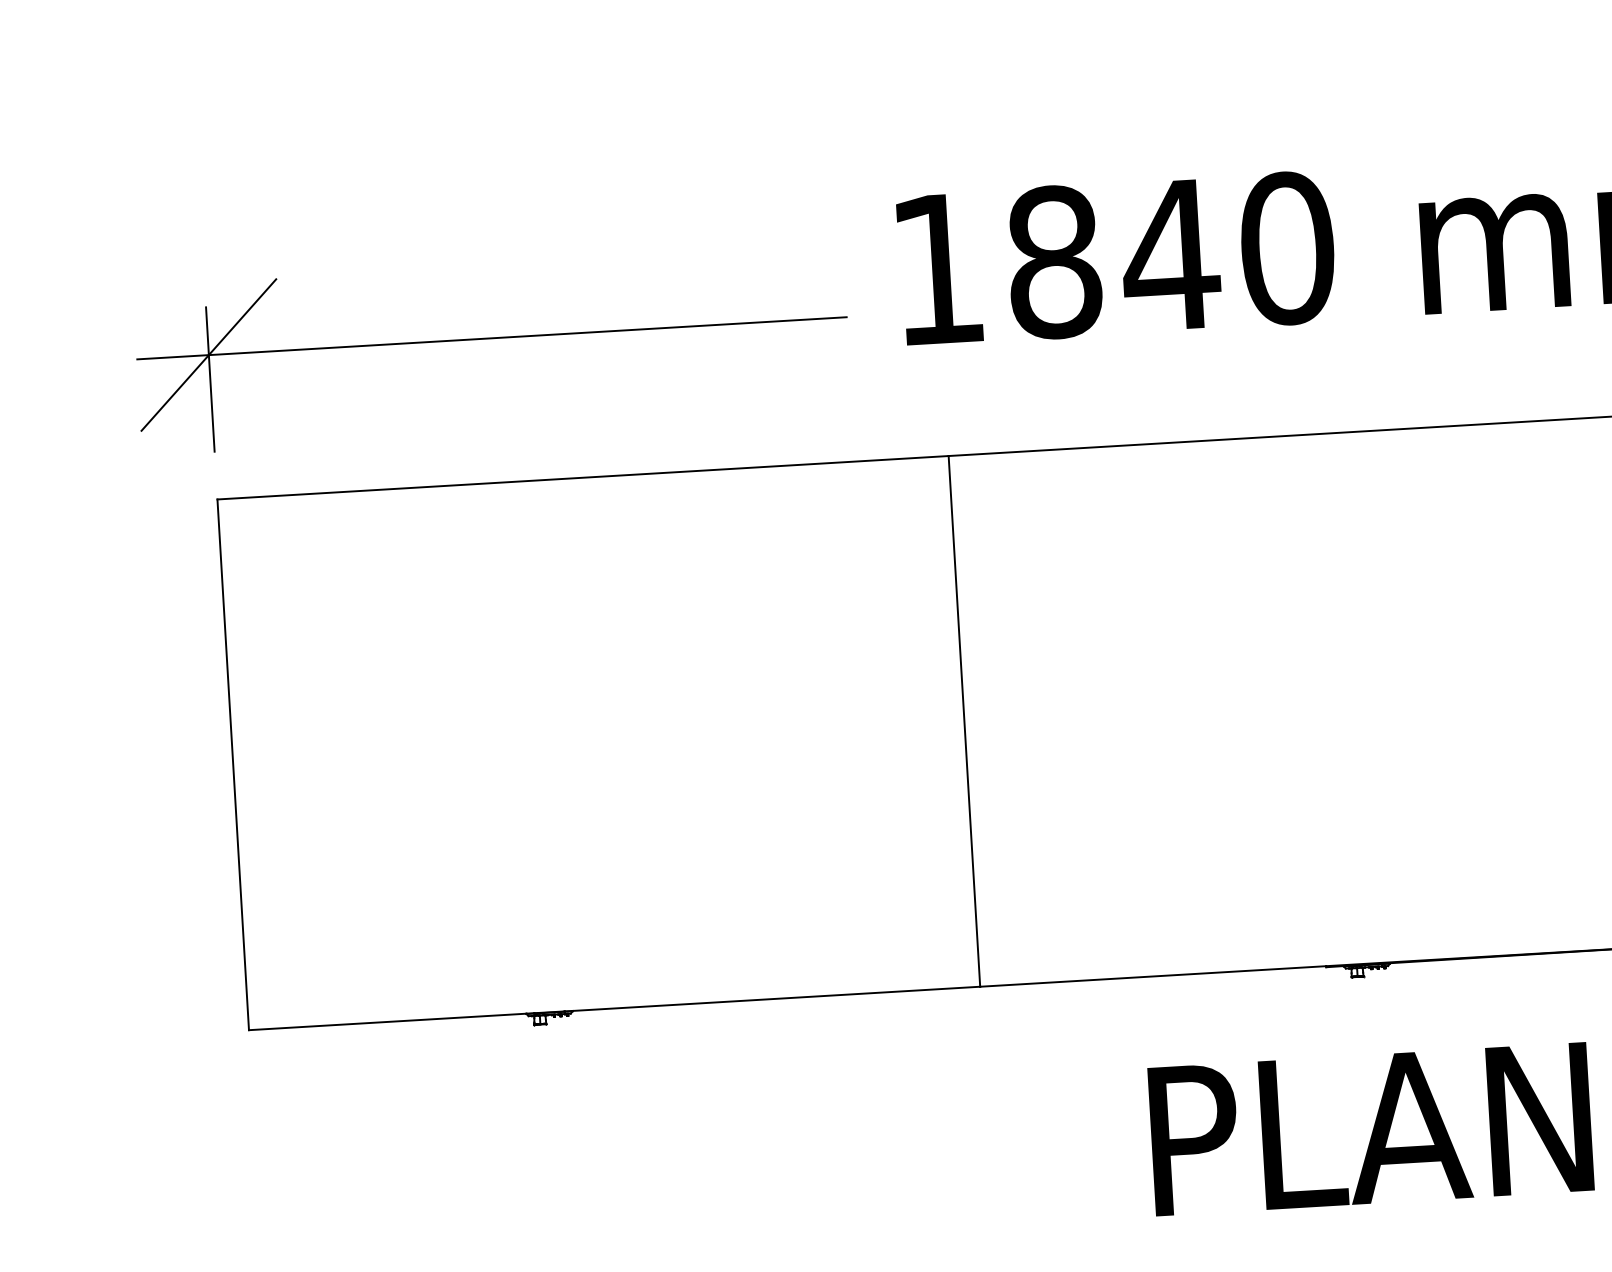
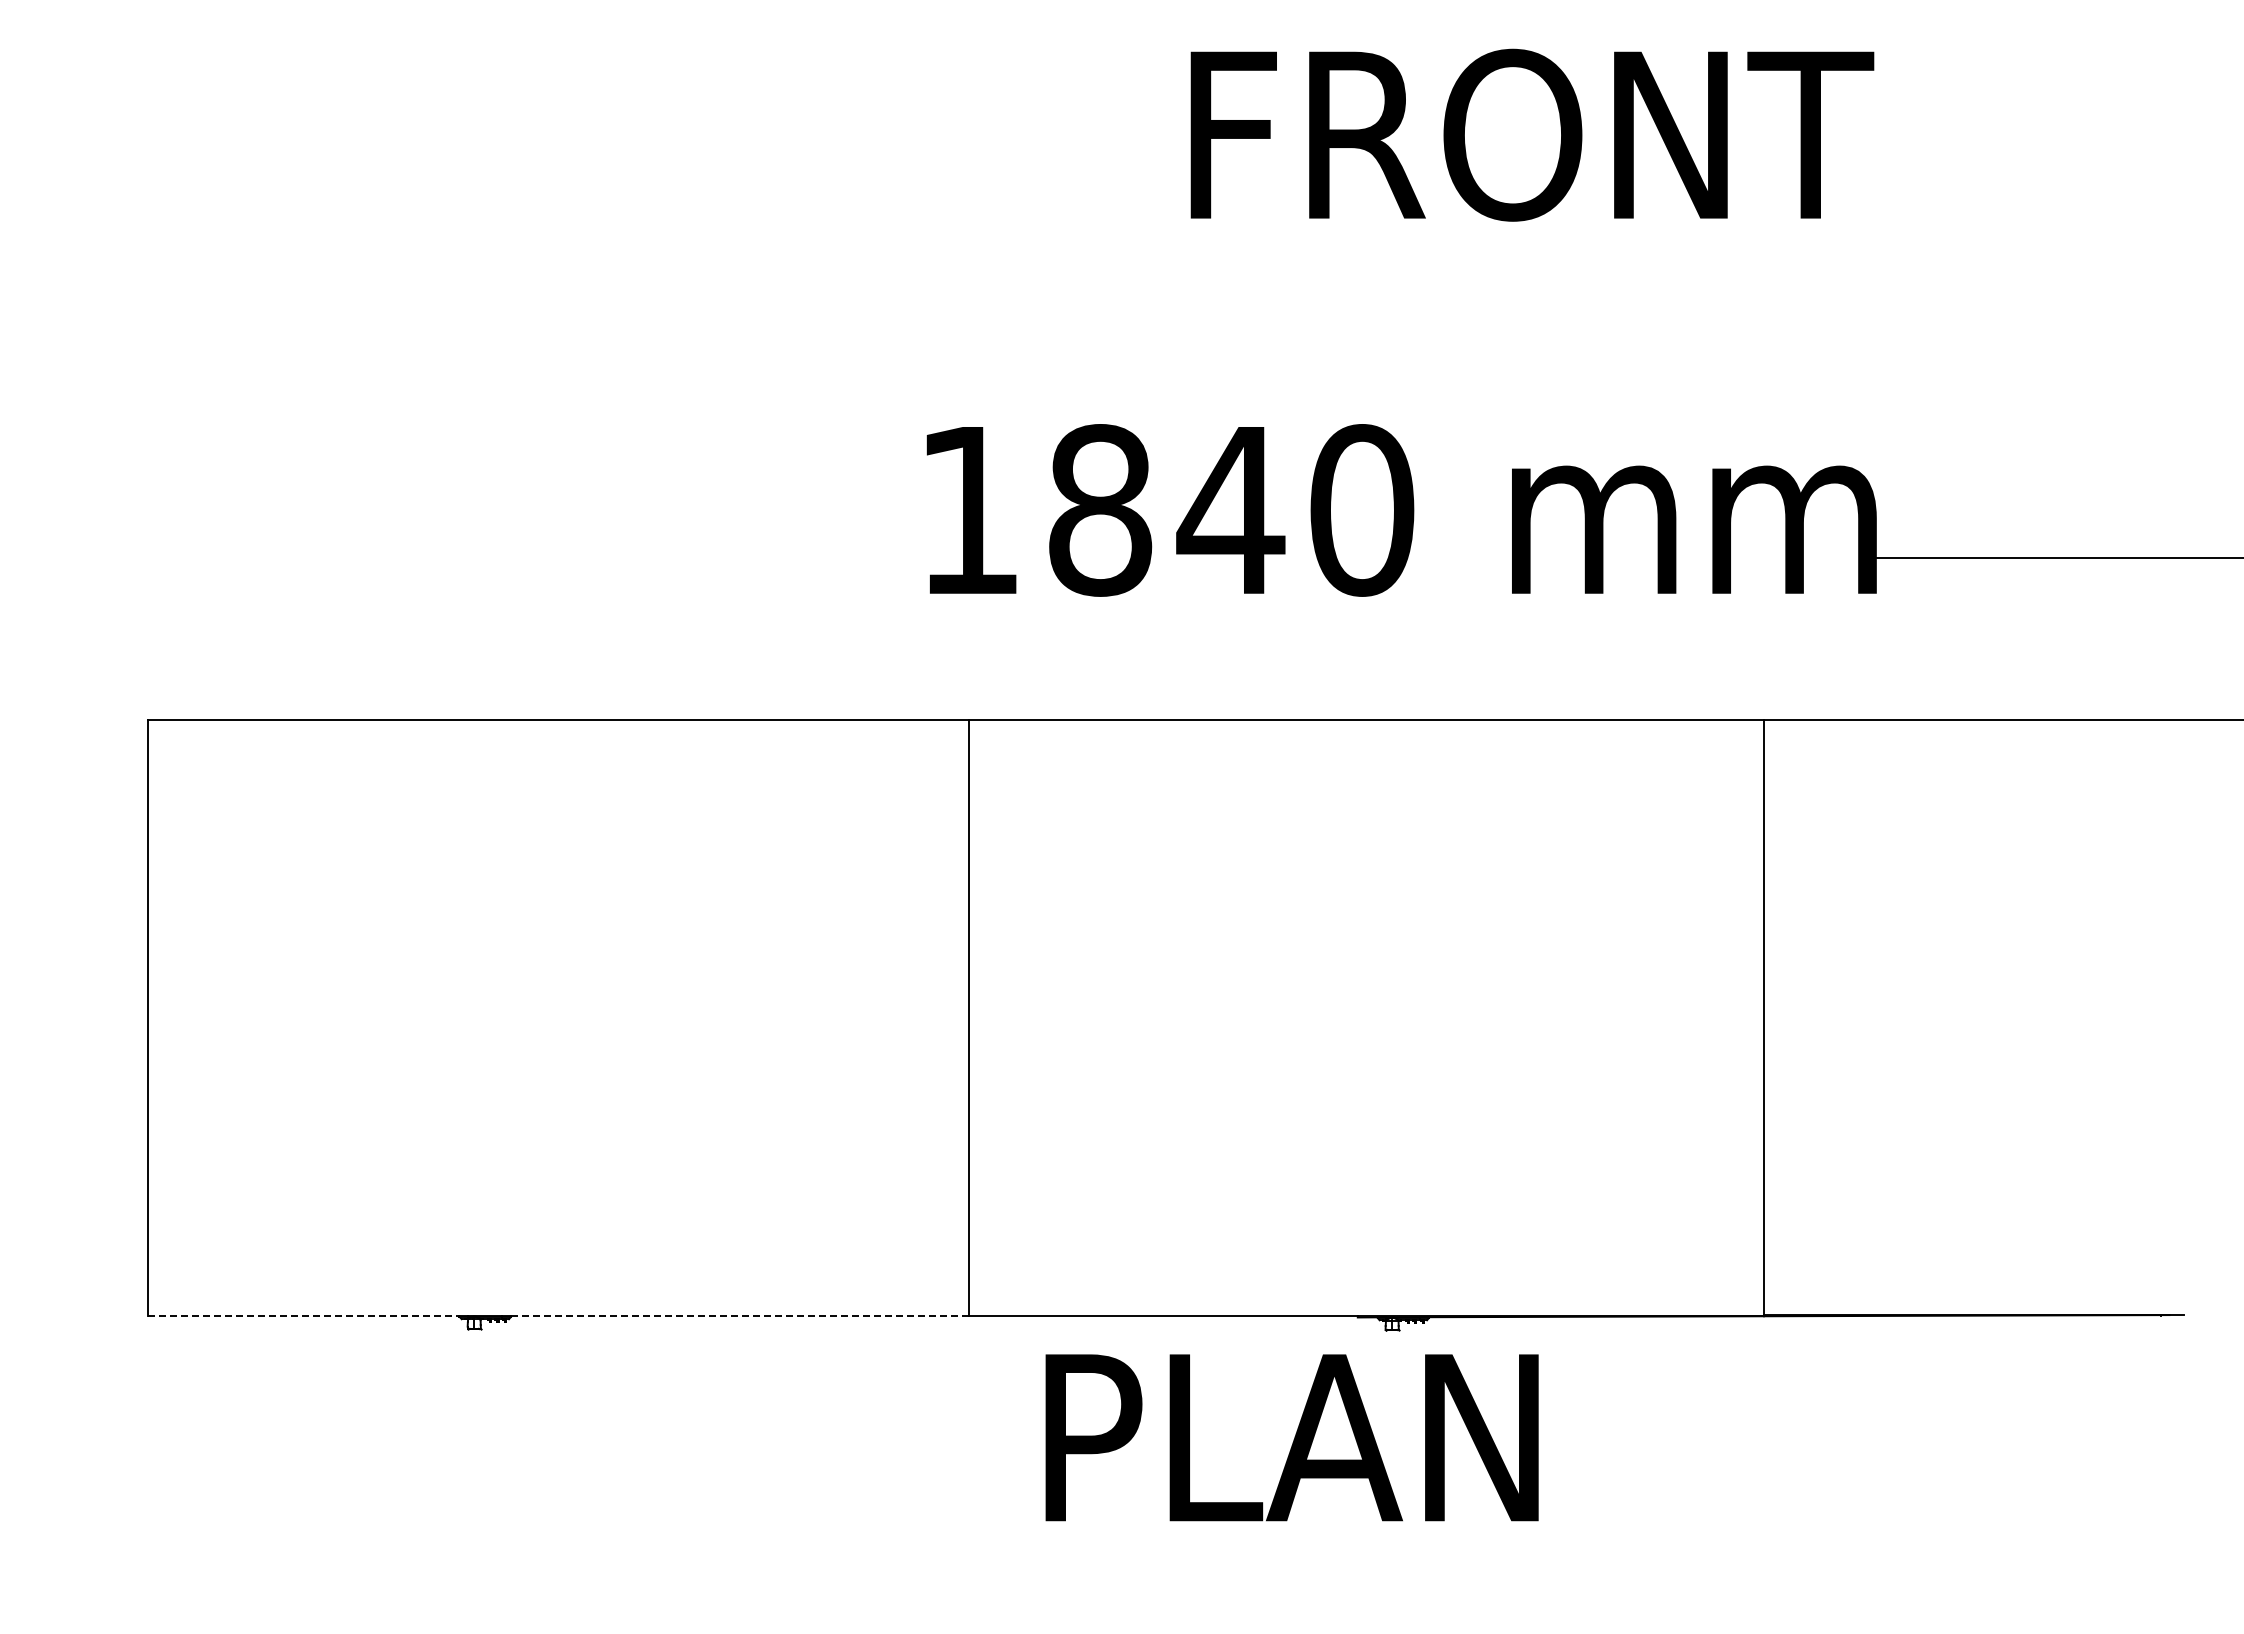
part: (491, 338) -> (465, 558), removed
line: (776, 999) -> (740, 1316), solid -> dashed
line: (387, 1022) -> (303, 1316), solid -> dashed
text: (1370, 1129) -> (1291, 1437), moved

